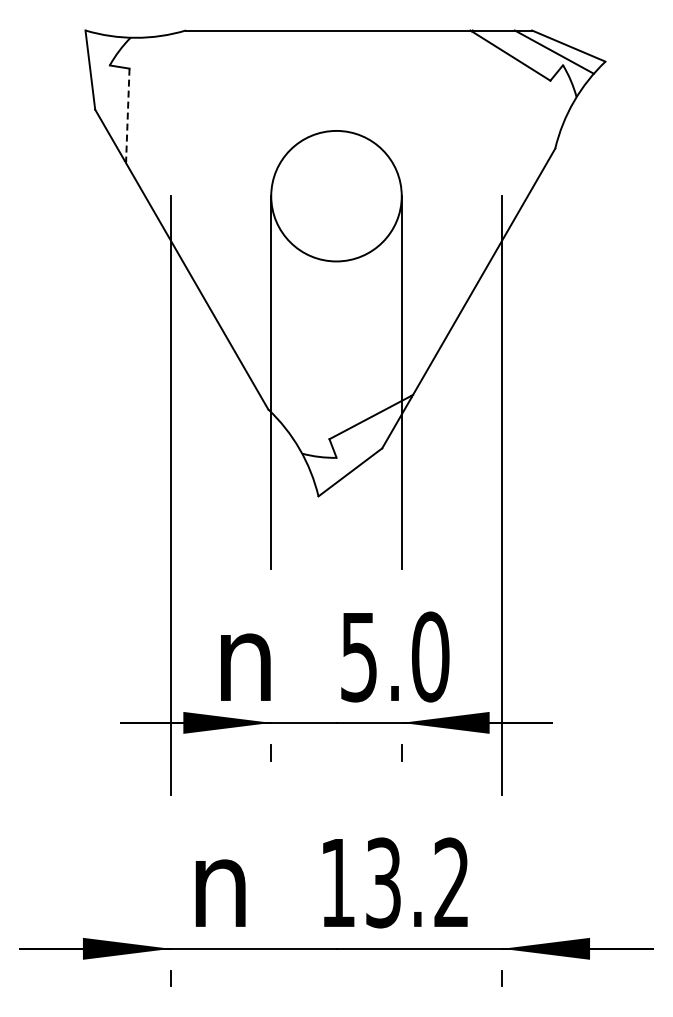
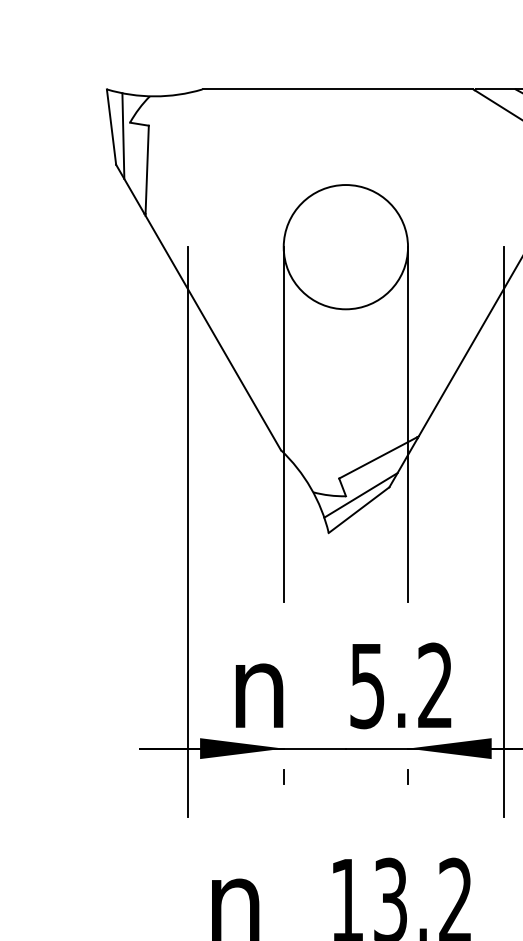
line: (102, 79) -> (123, 136), added
line: (127, 116) -> (146, 171), dashed -> solid
line: (351, 456) -> (360, 495), added
text: (430, 656) -> (435, 685), 5.0 -> 5.2

